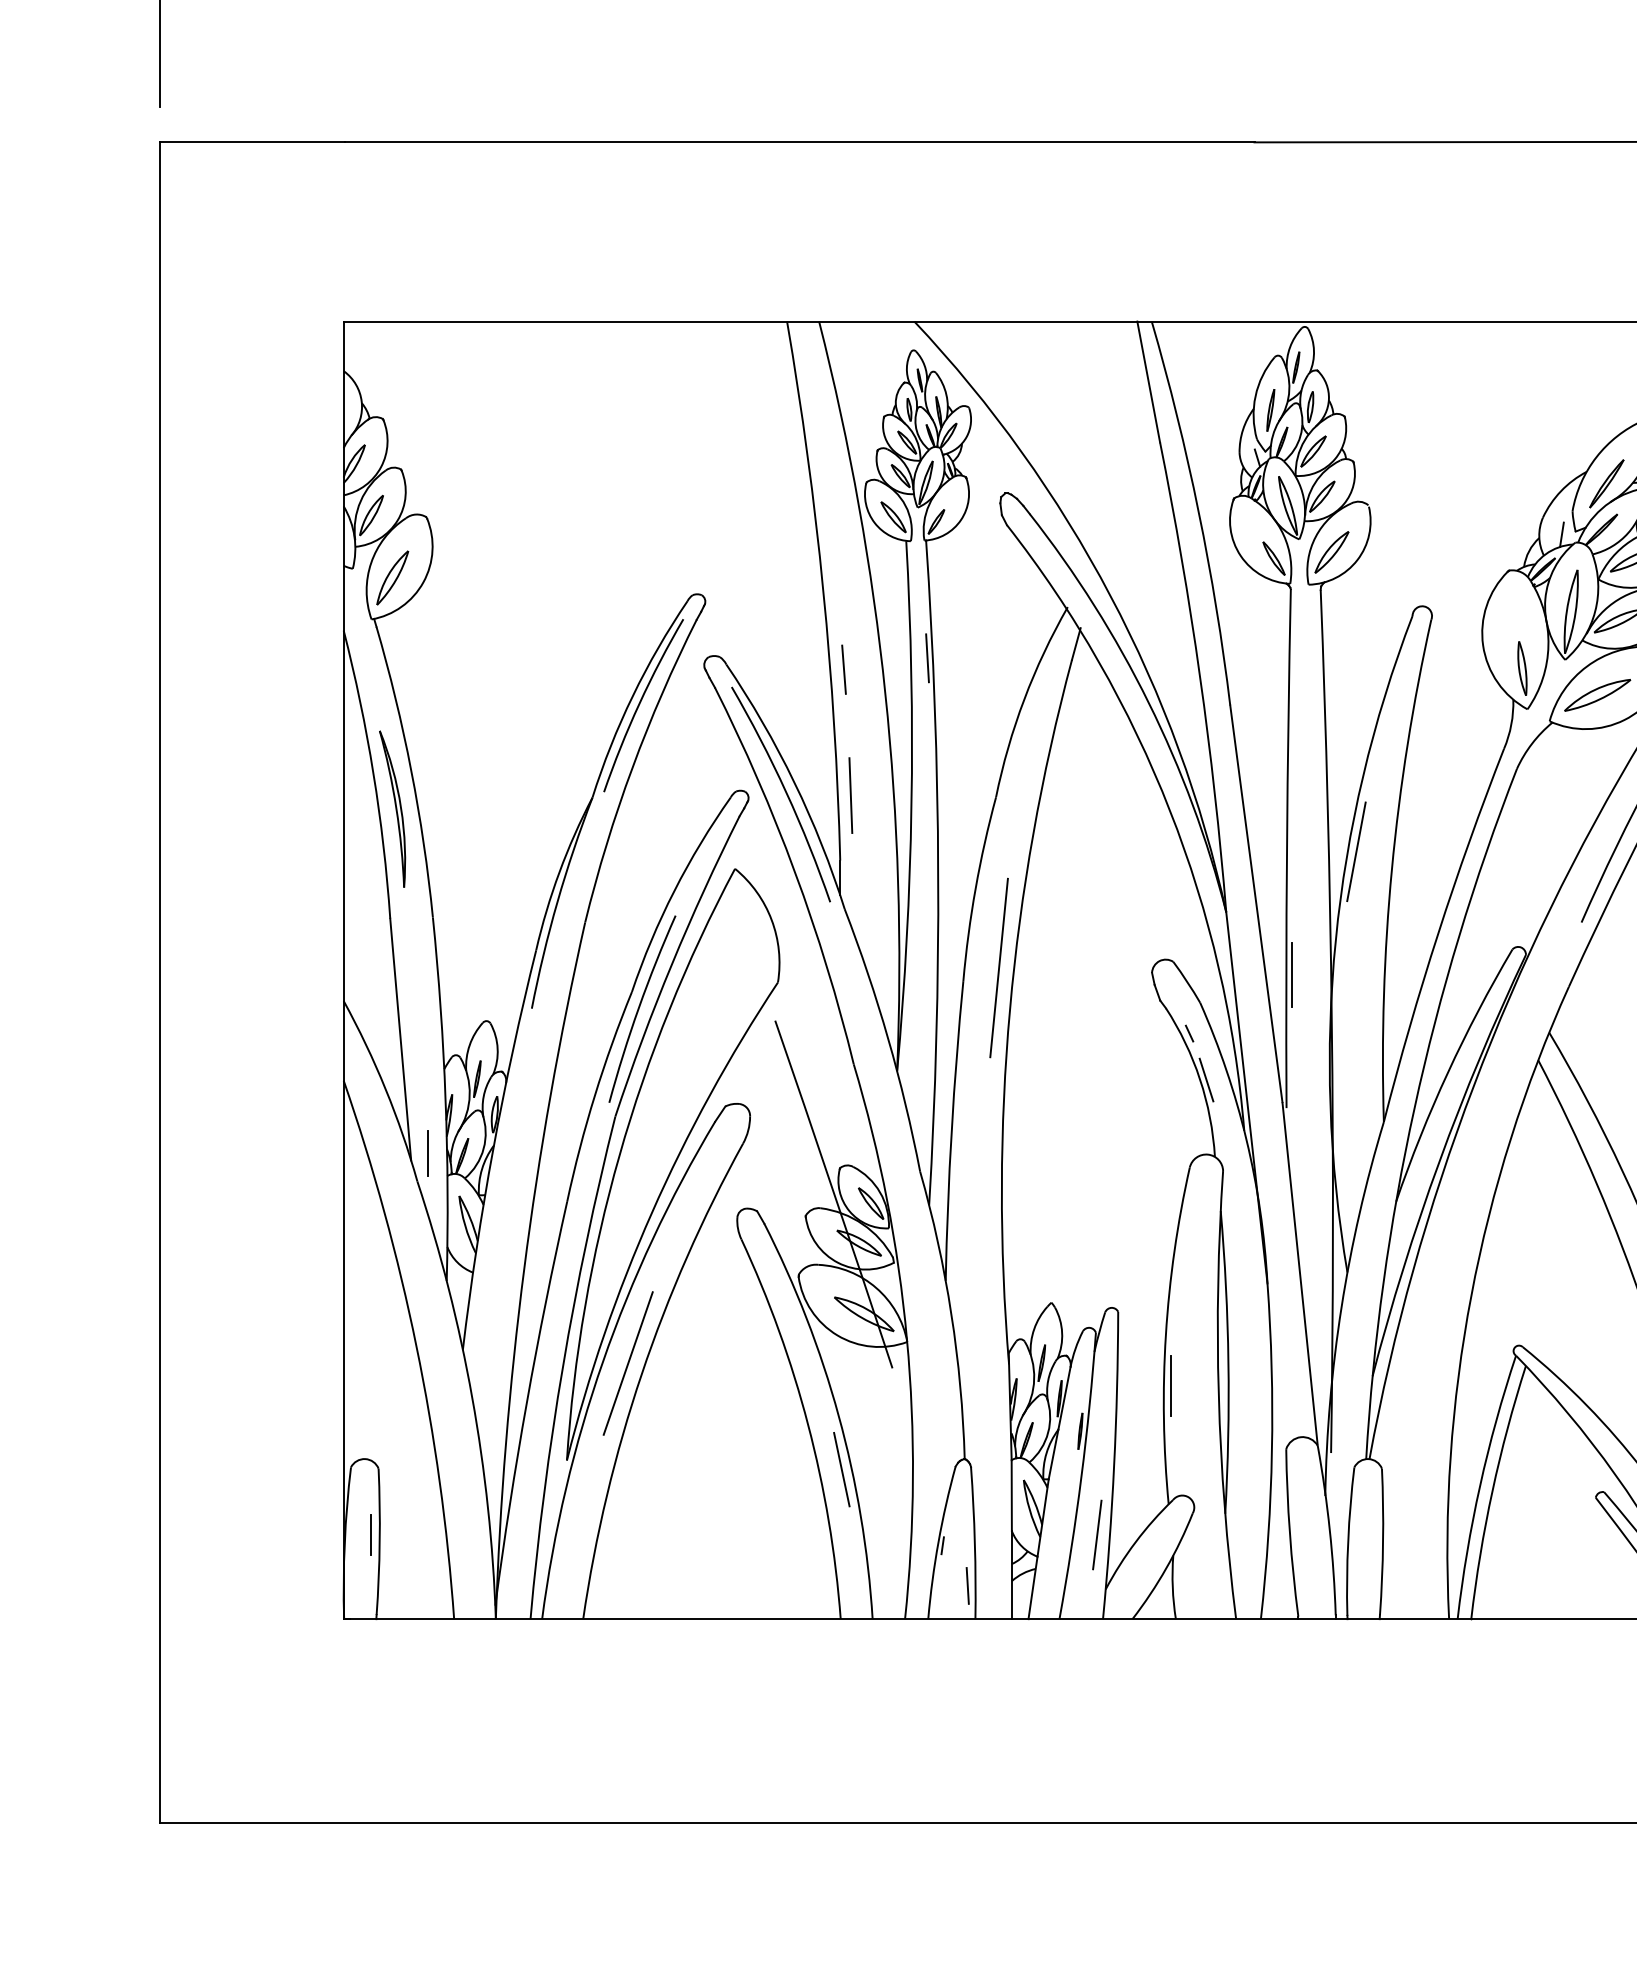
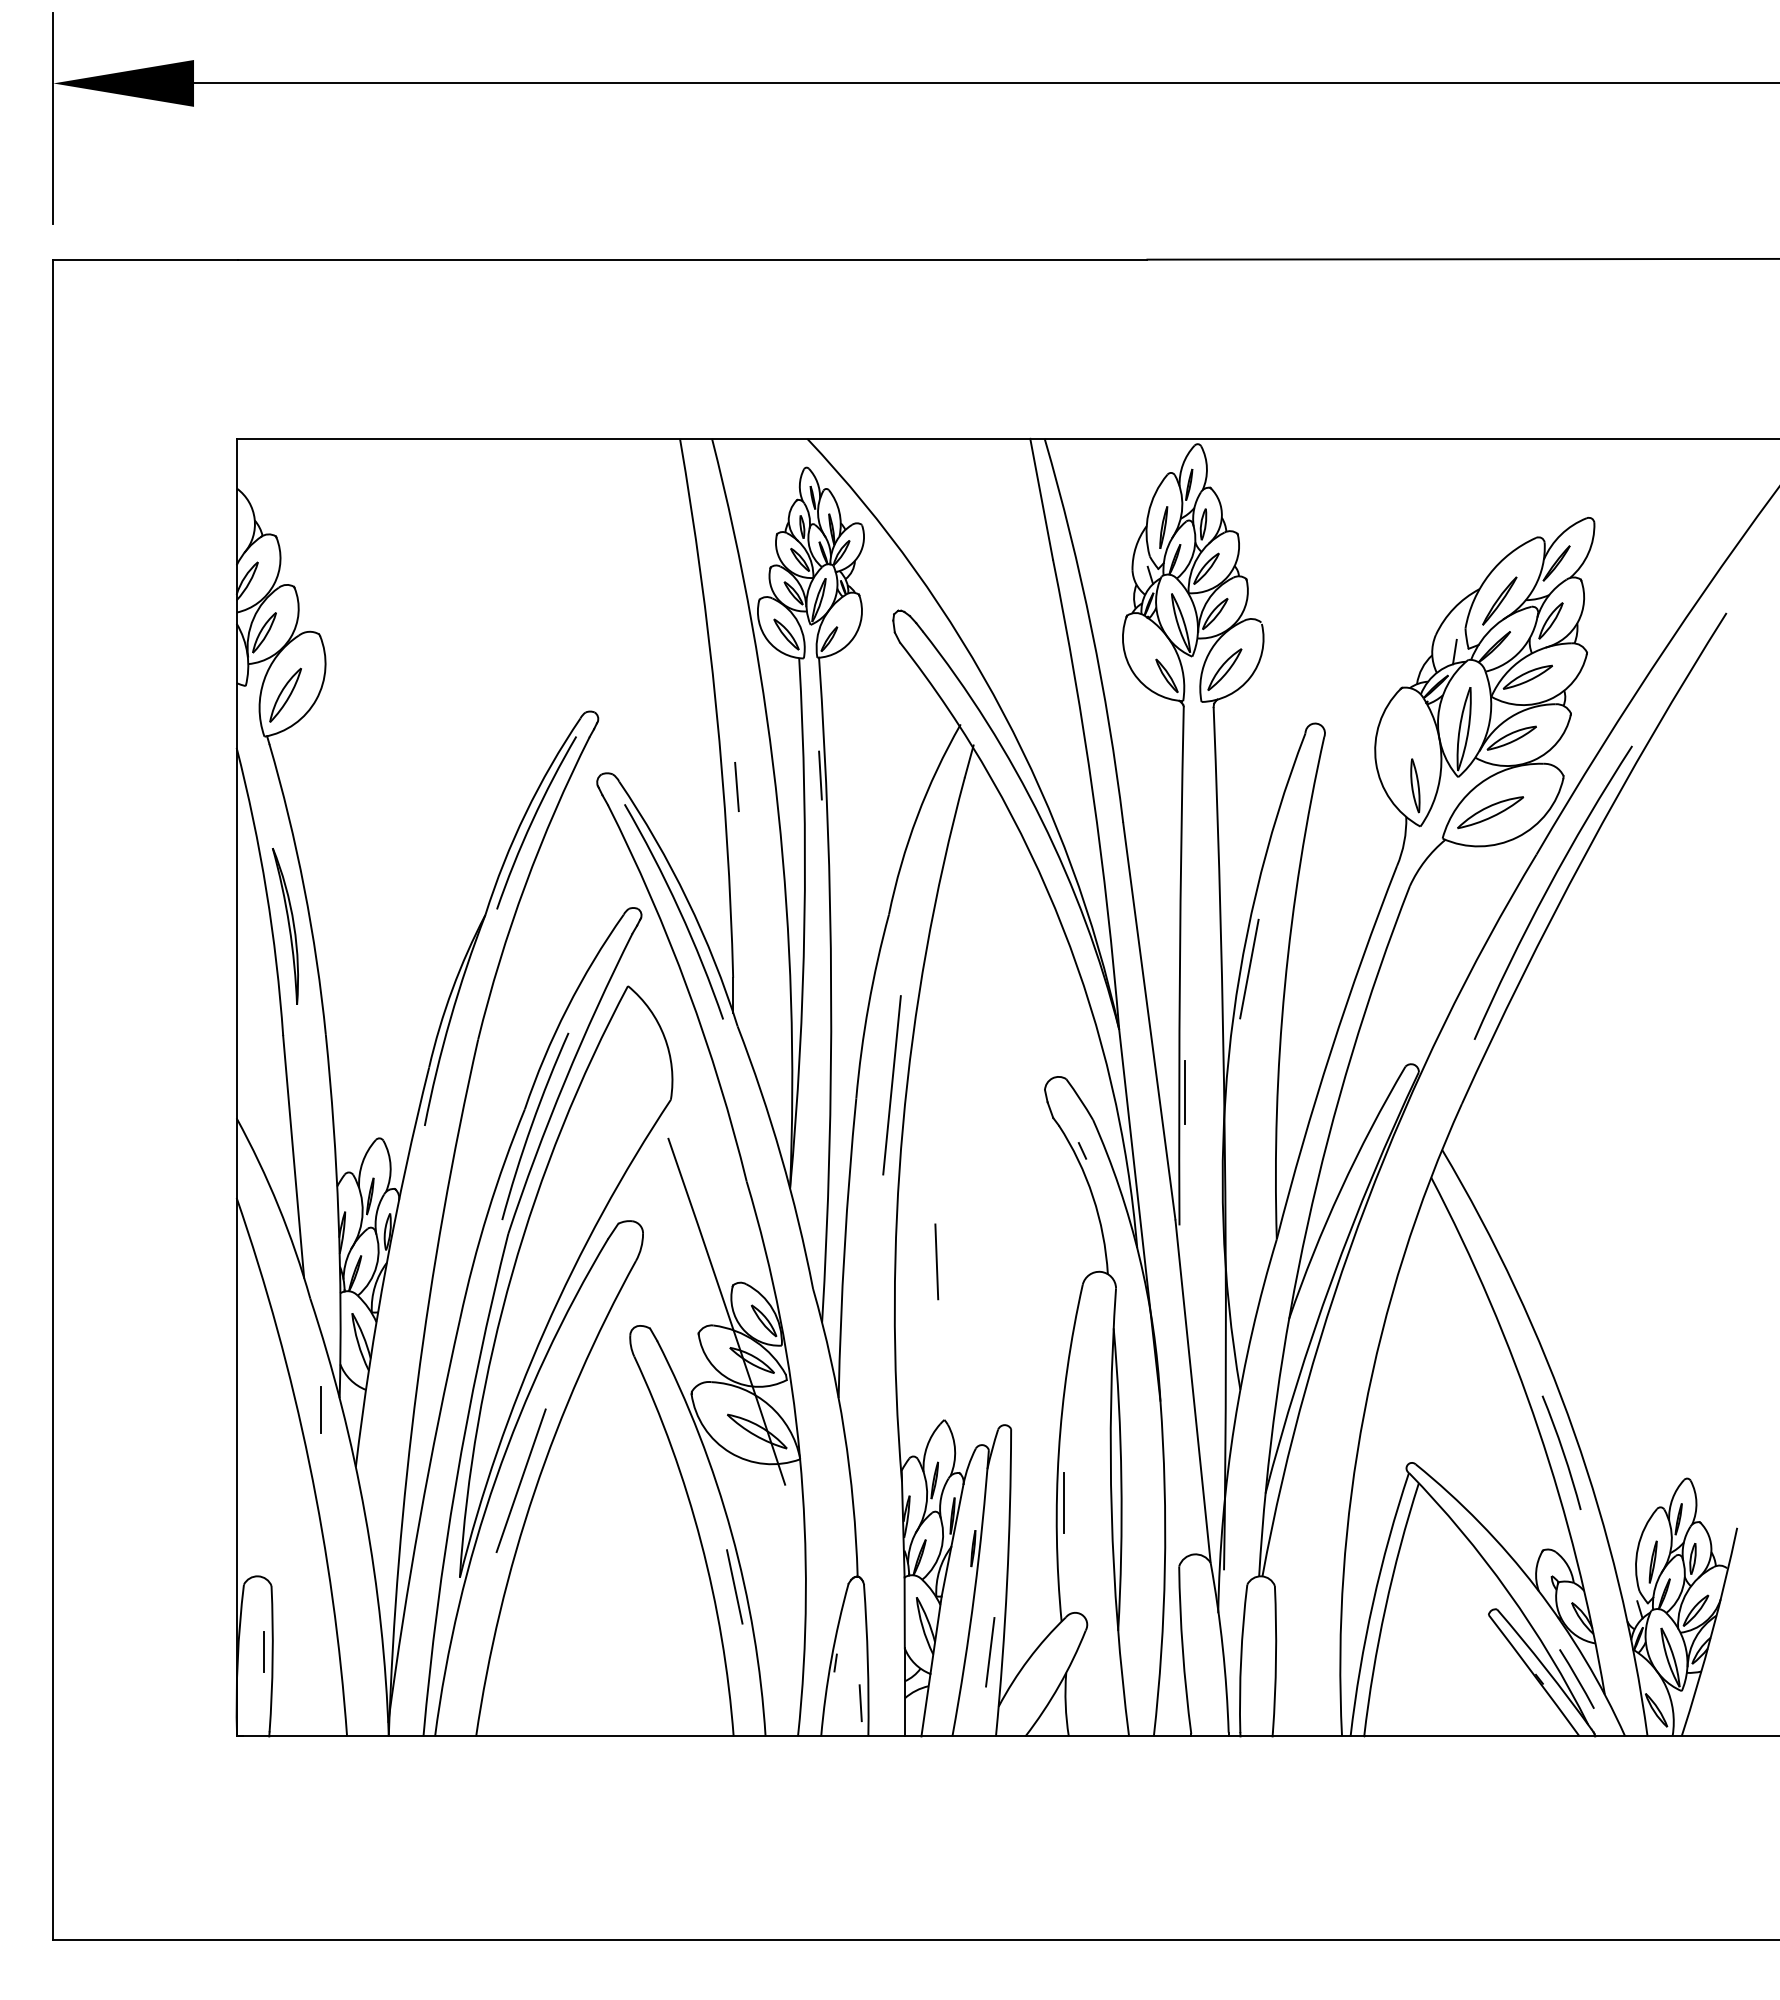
line: (850, 795) -> (936, 1261), moved
line: (1206, 1080) -> (1099, 1197), removed
line: (427, 1153) -> (320, 1409), moved

